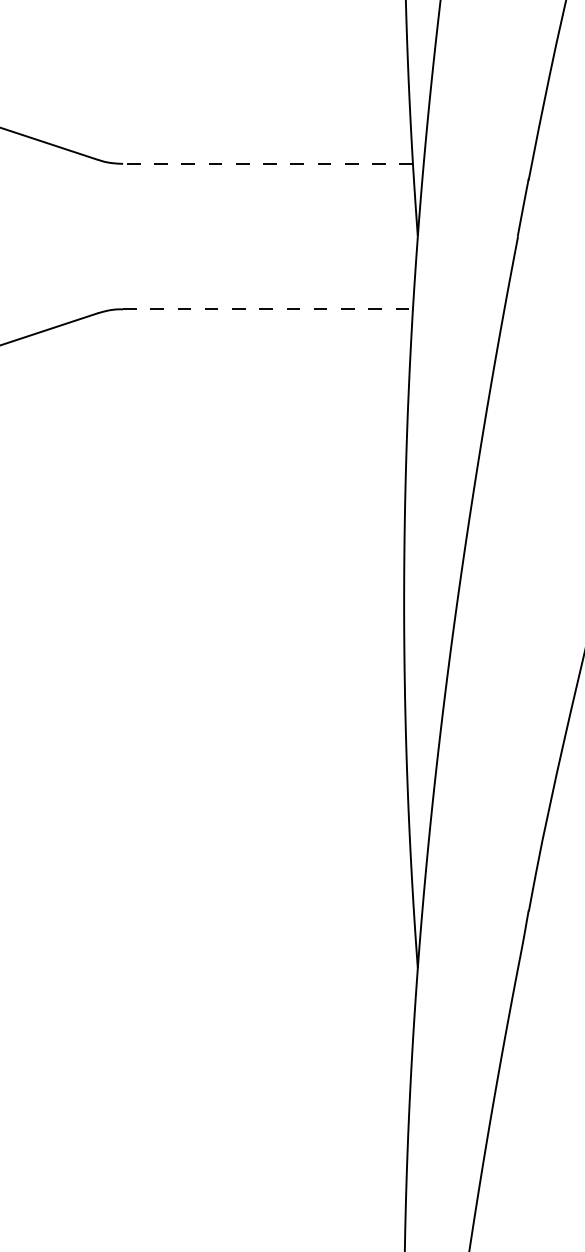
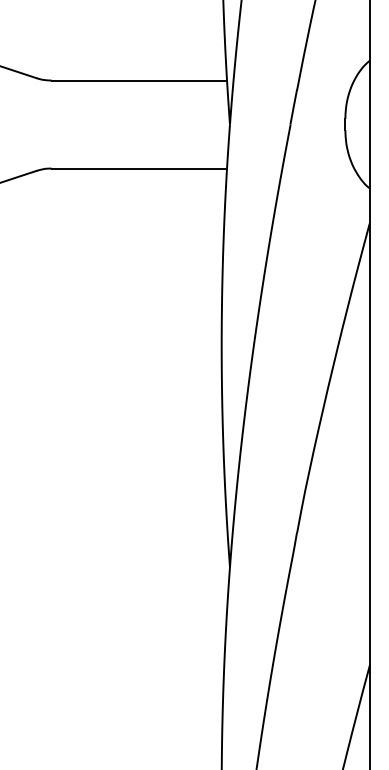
line: (268, 163) -> (139, 80), dashed -> solid
line: (268, 309) -> (139, 168), dashed -> solid

